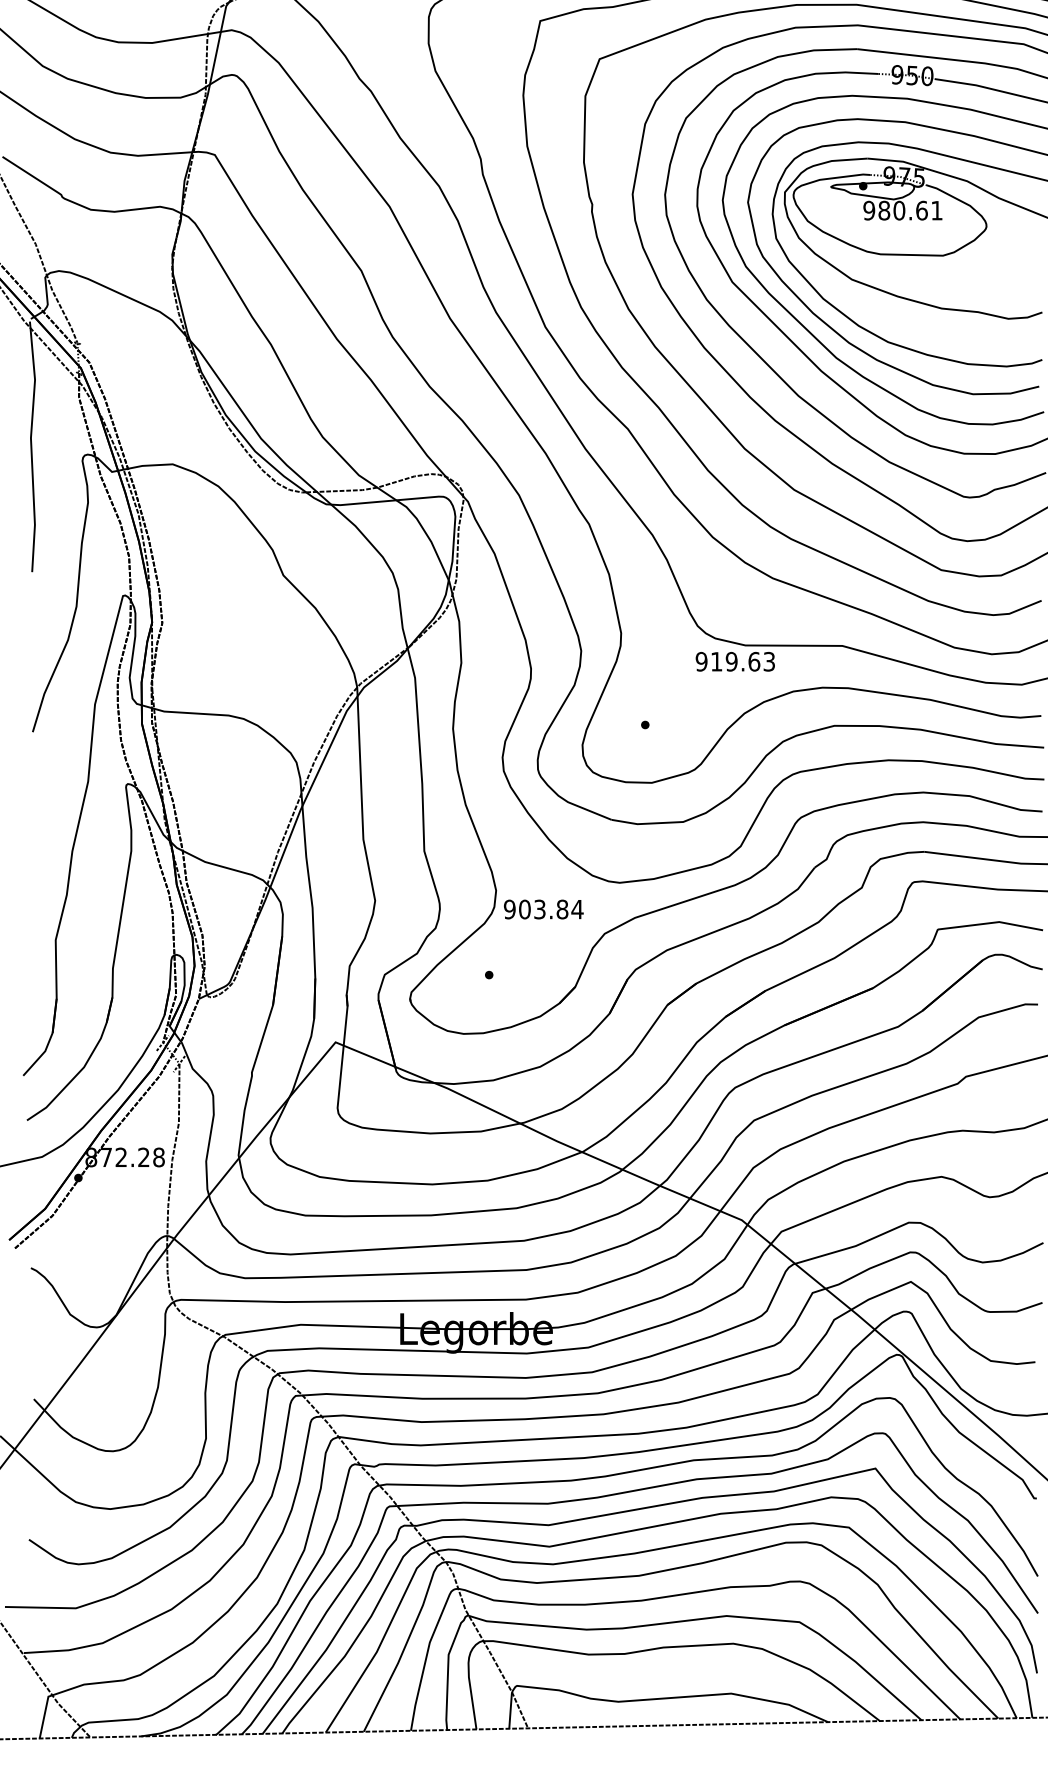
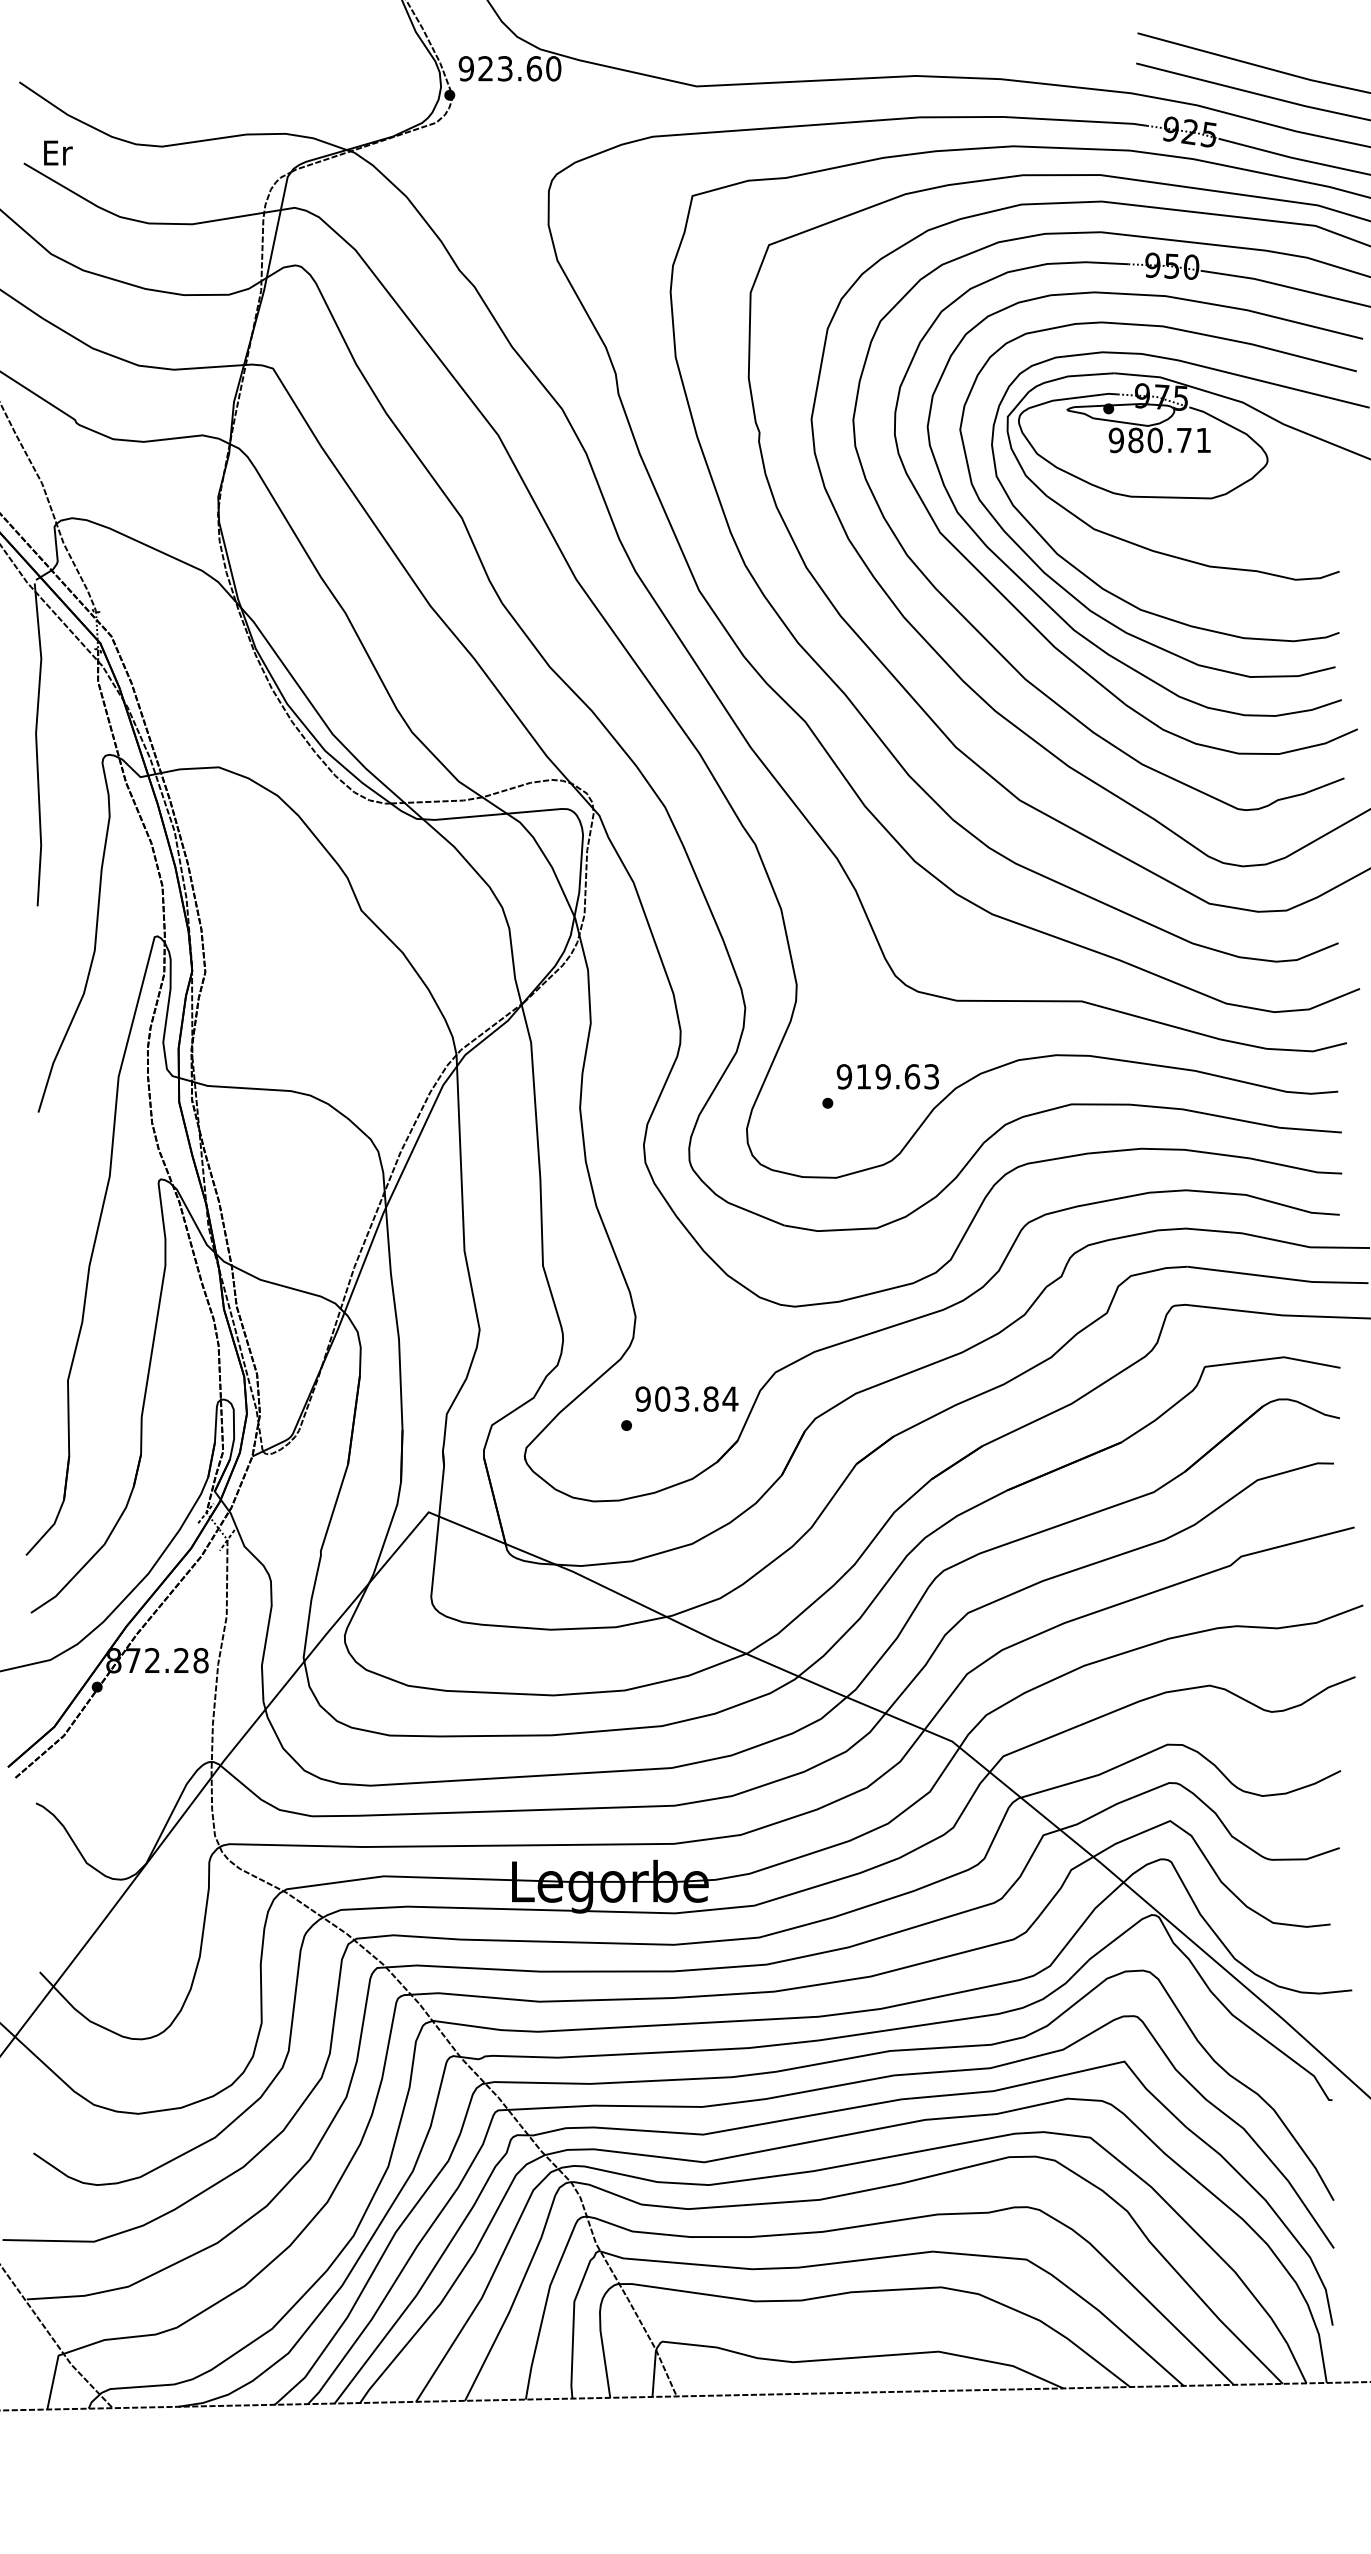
text: (922, 210) -> (1184, 440), 980.61 -> 980.71
text: (735, 661) -> (887, 1076), moved
text: (543, 909) -> (686, 1398), moved

